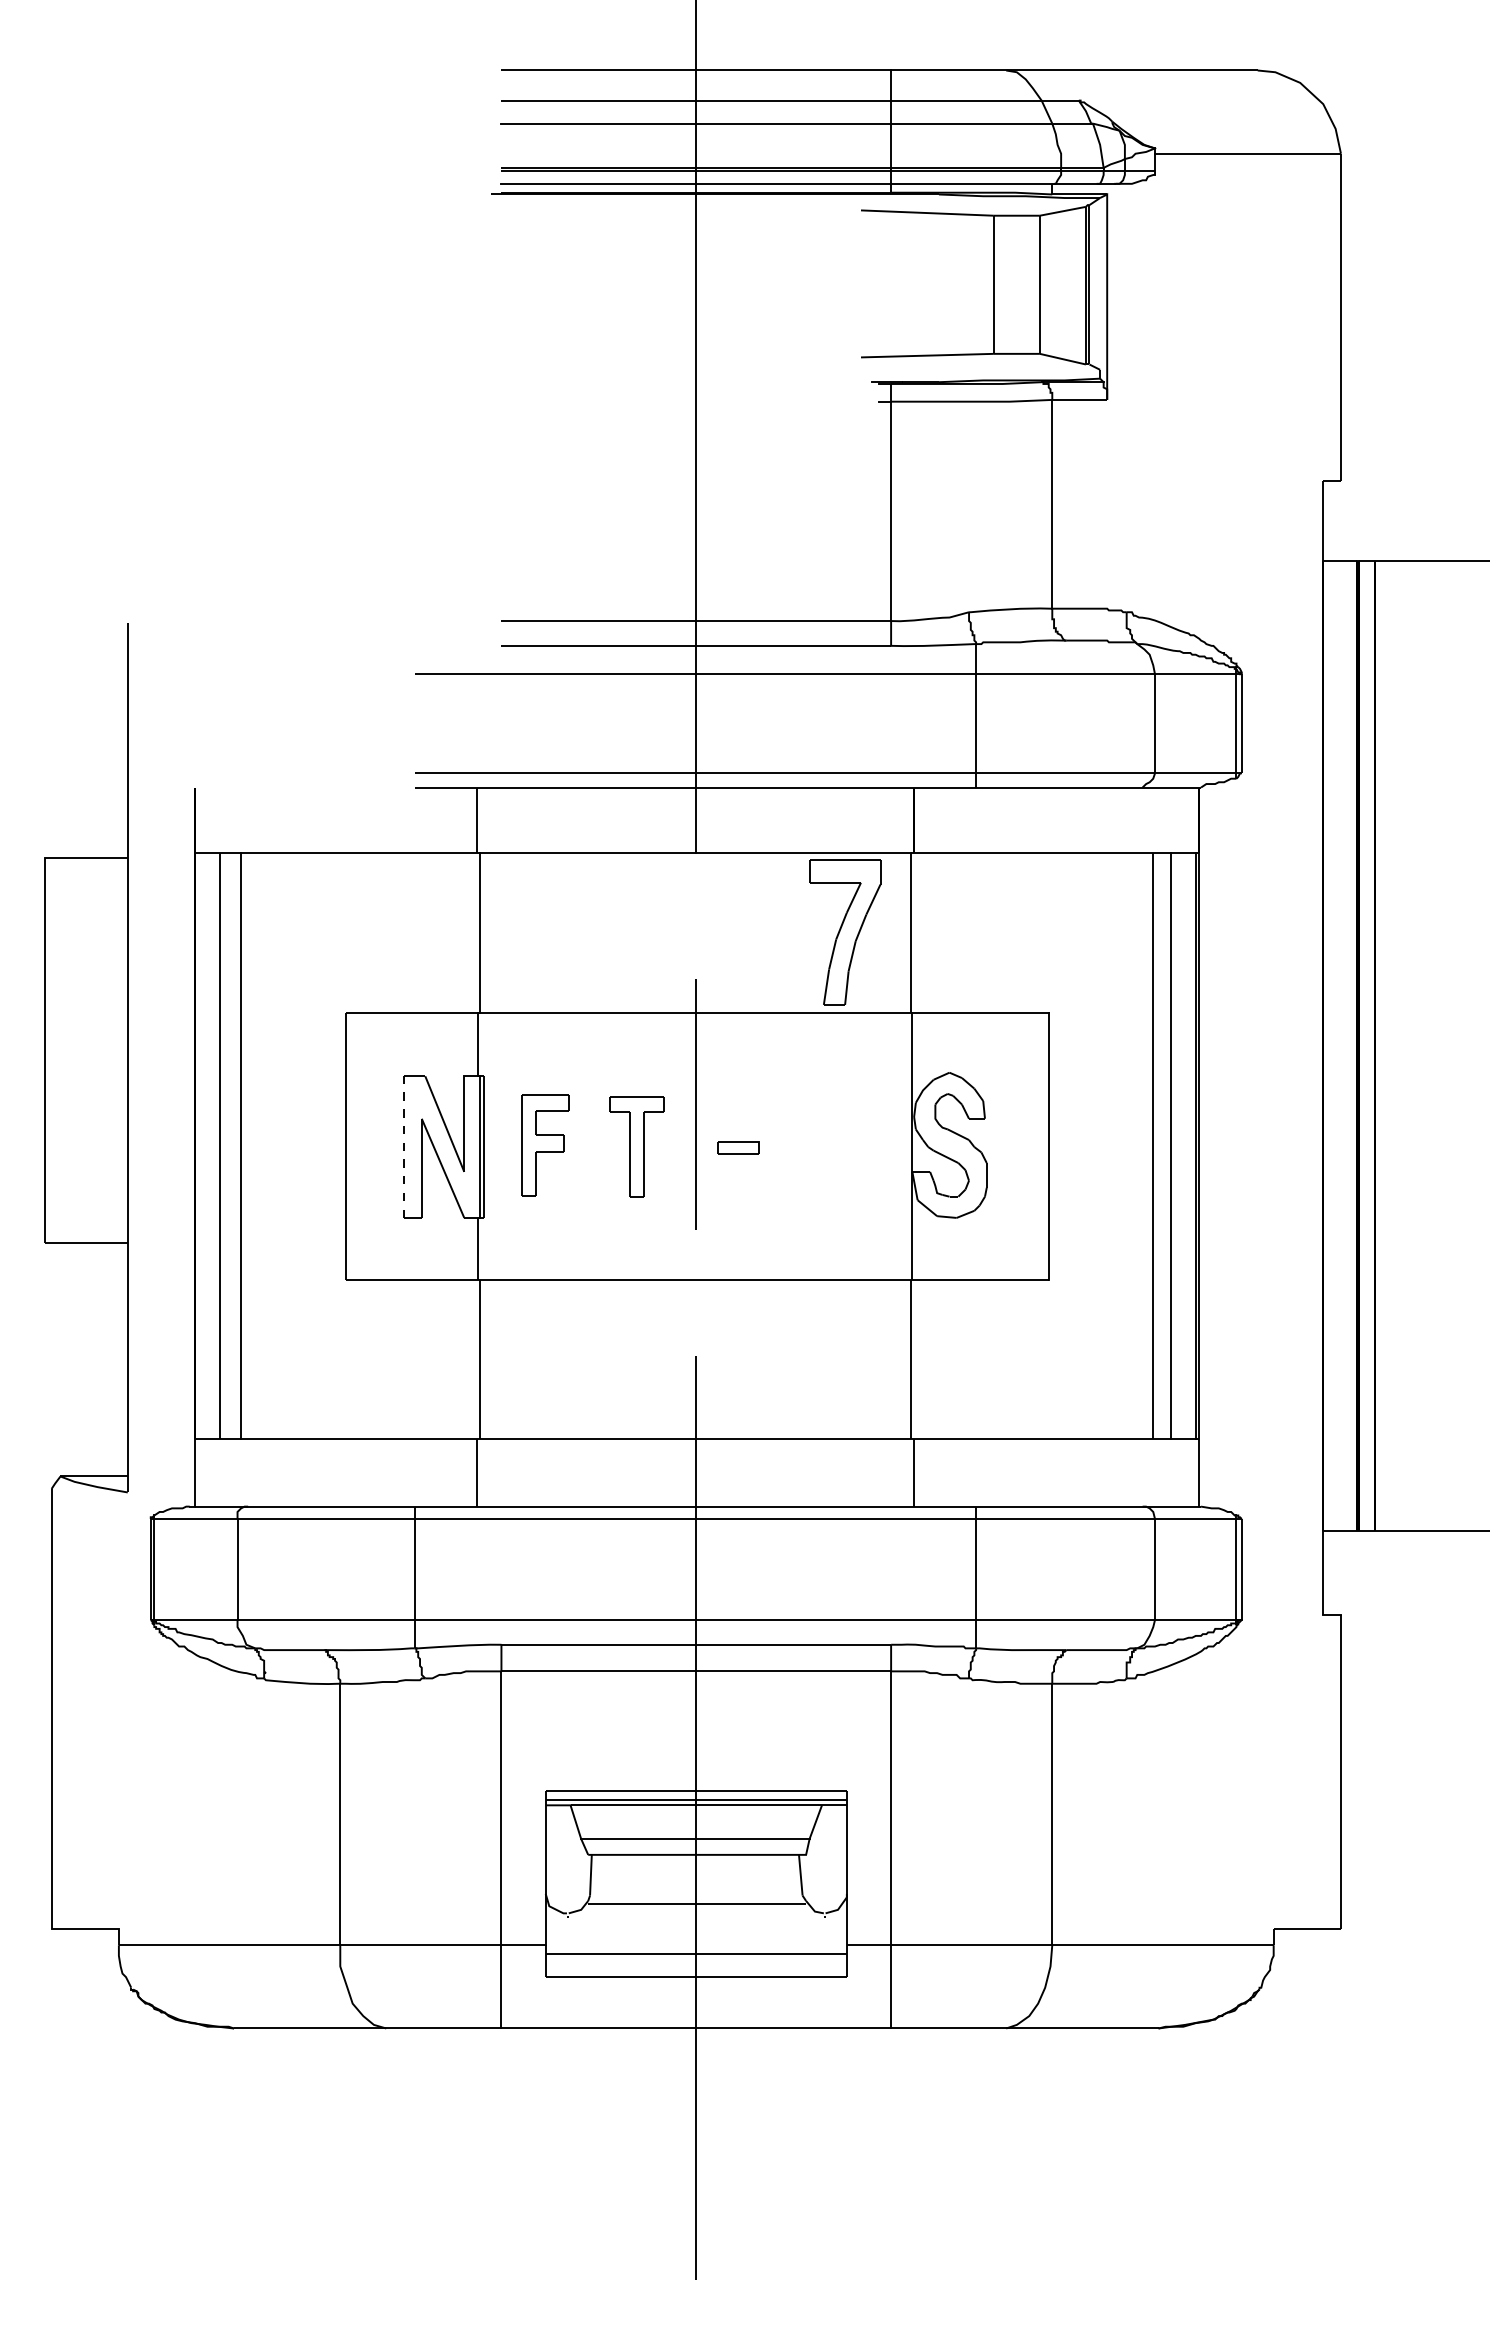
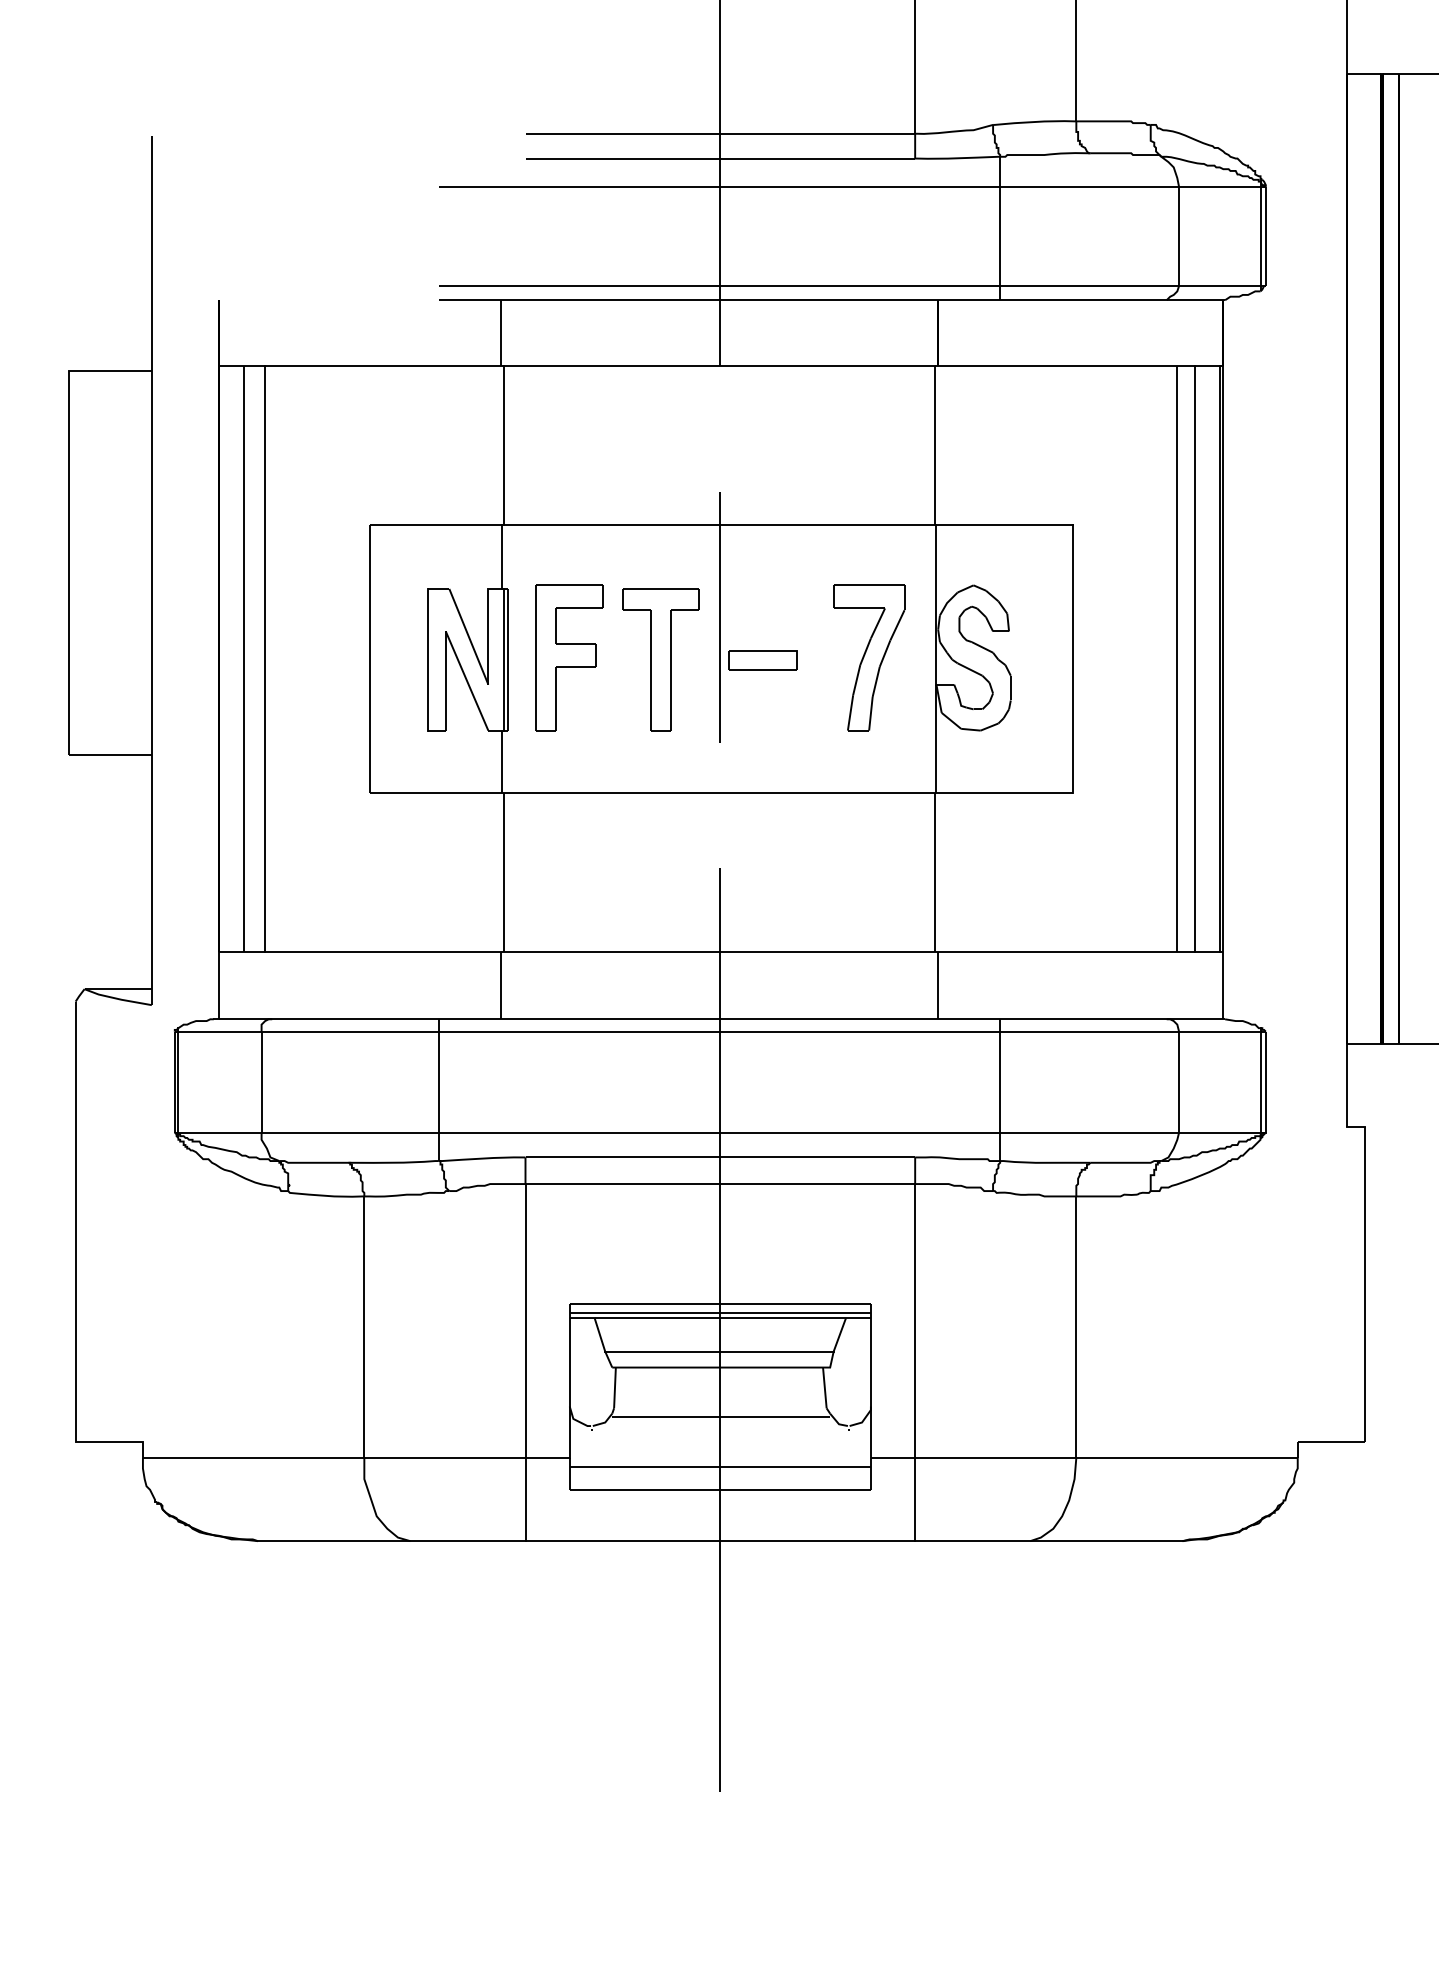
part: (845, 932) -> (869, 658), moved
part: (545, 1145) -> (569, 658), size x1.43
part: (636, 1146) -> (660, 659), size x1.43
line: (404, 1147) -> (428, 660), dashed -> solid
part: (738, 1147) -> (762, 660), size x1.67

